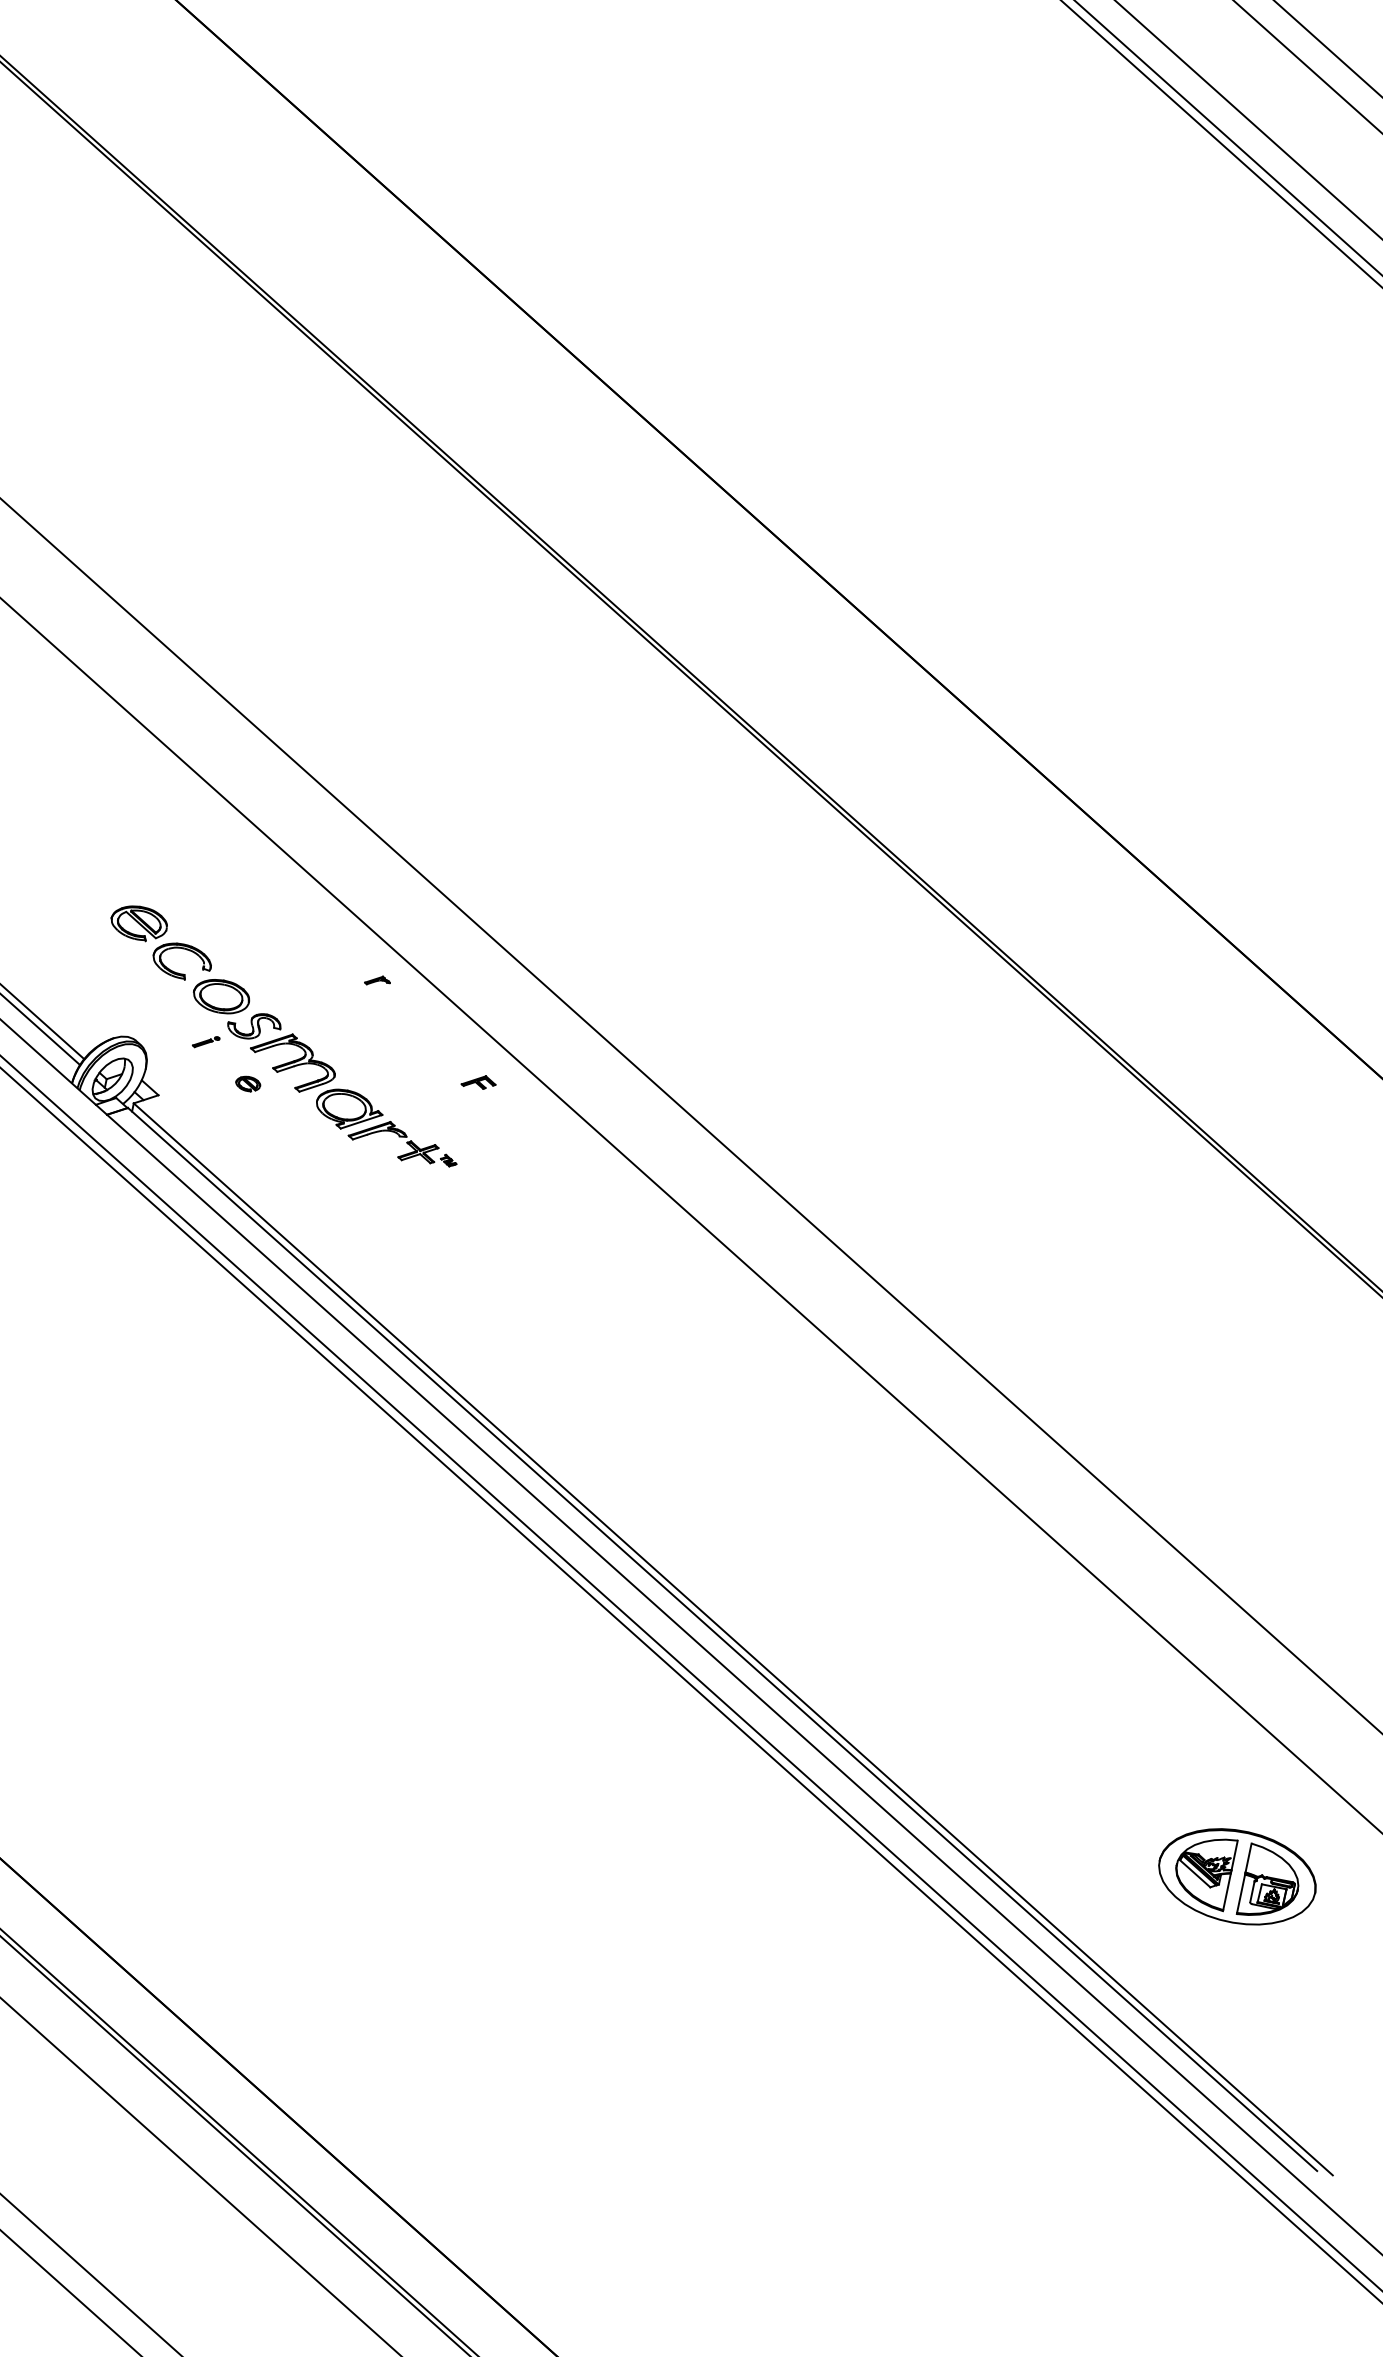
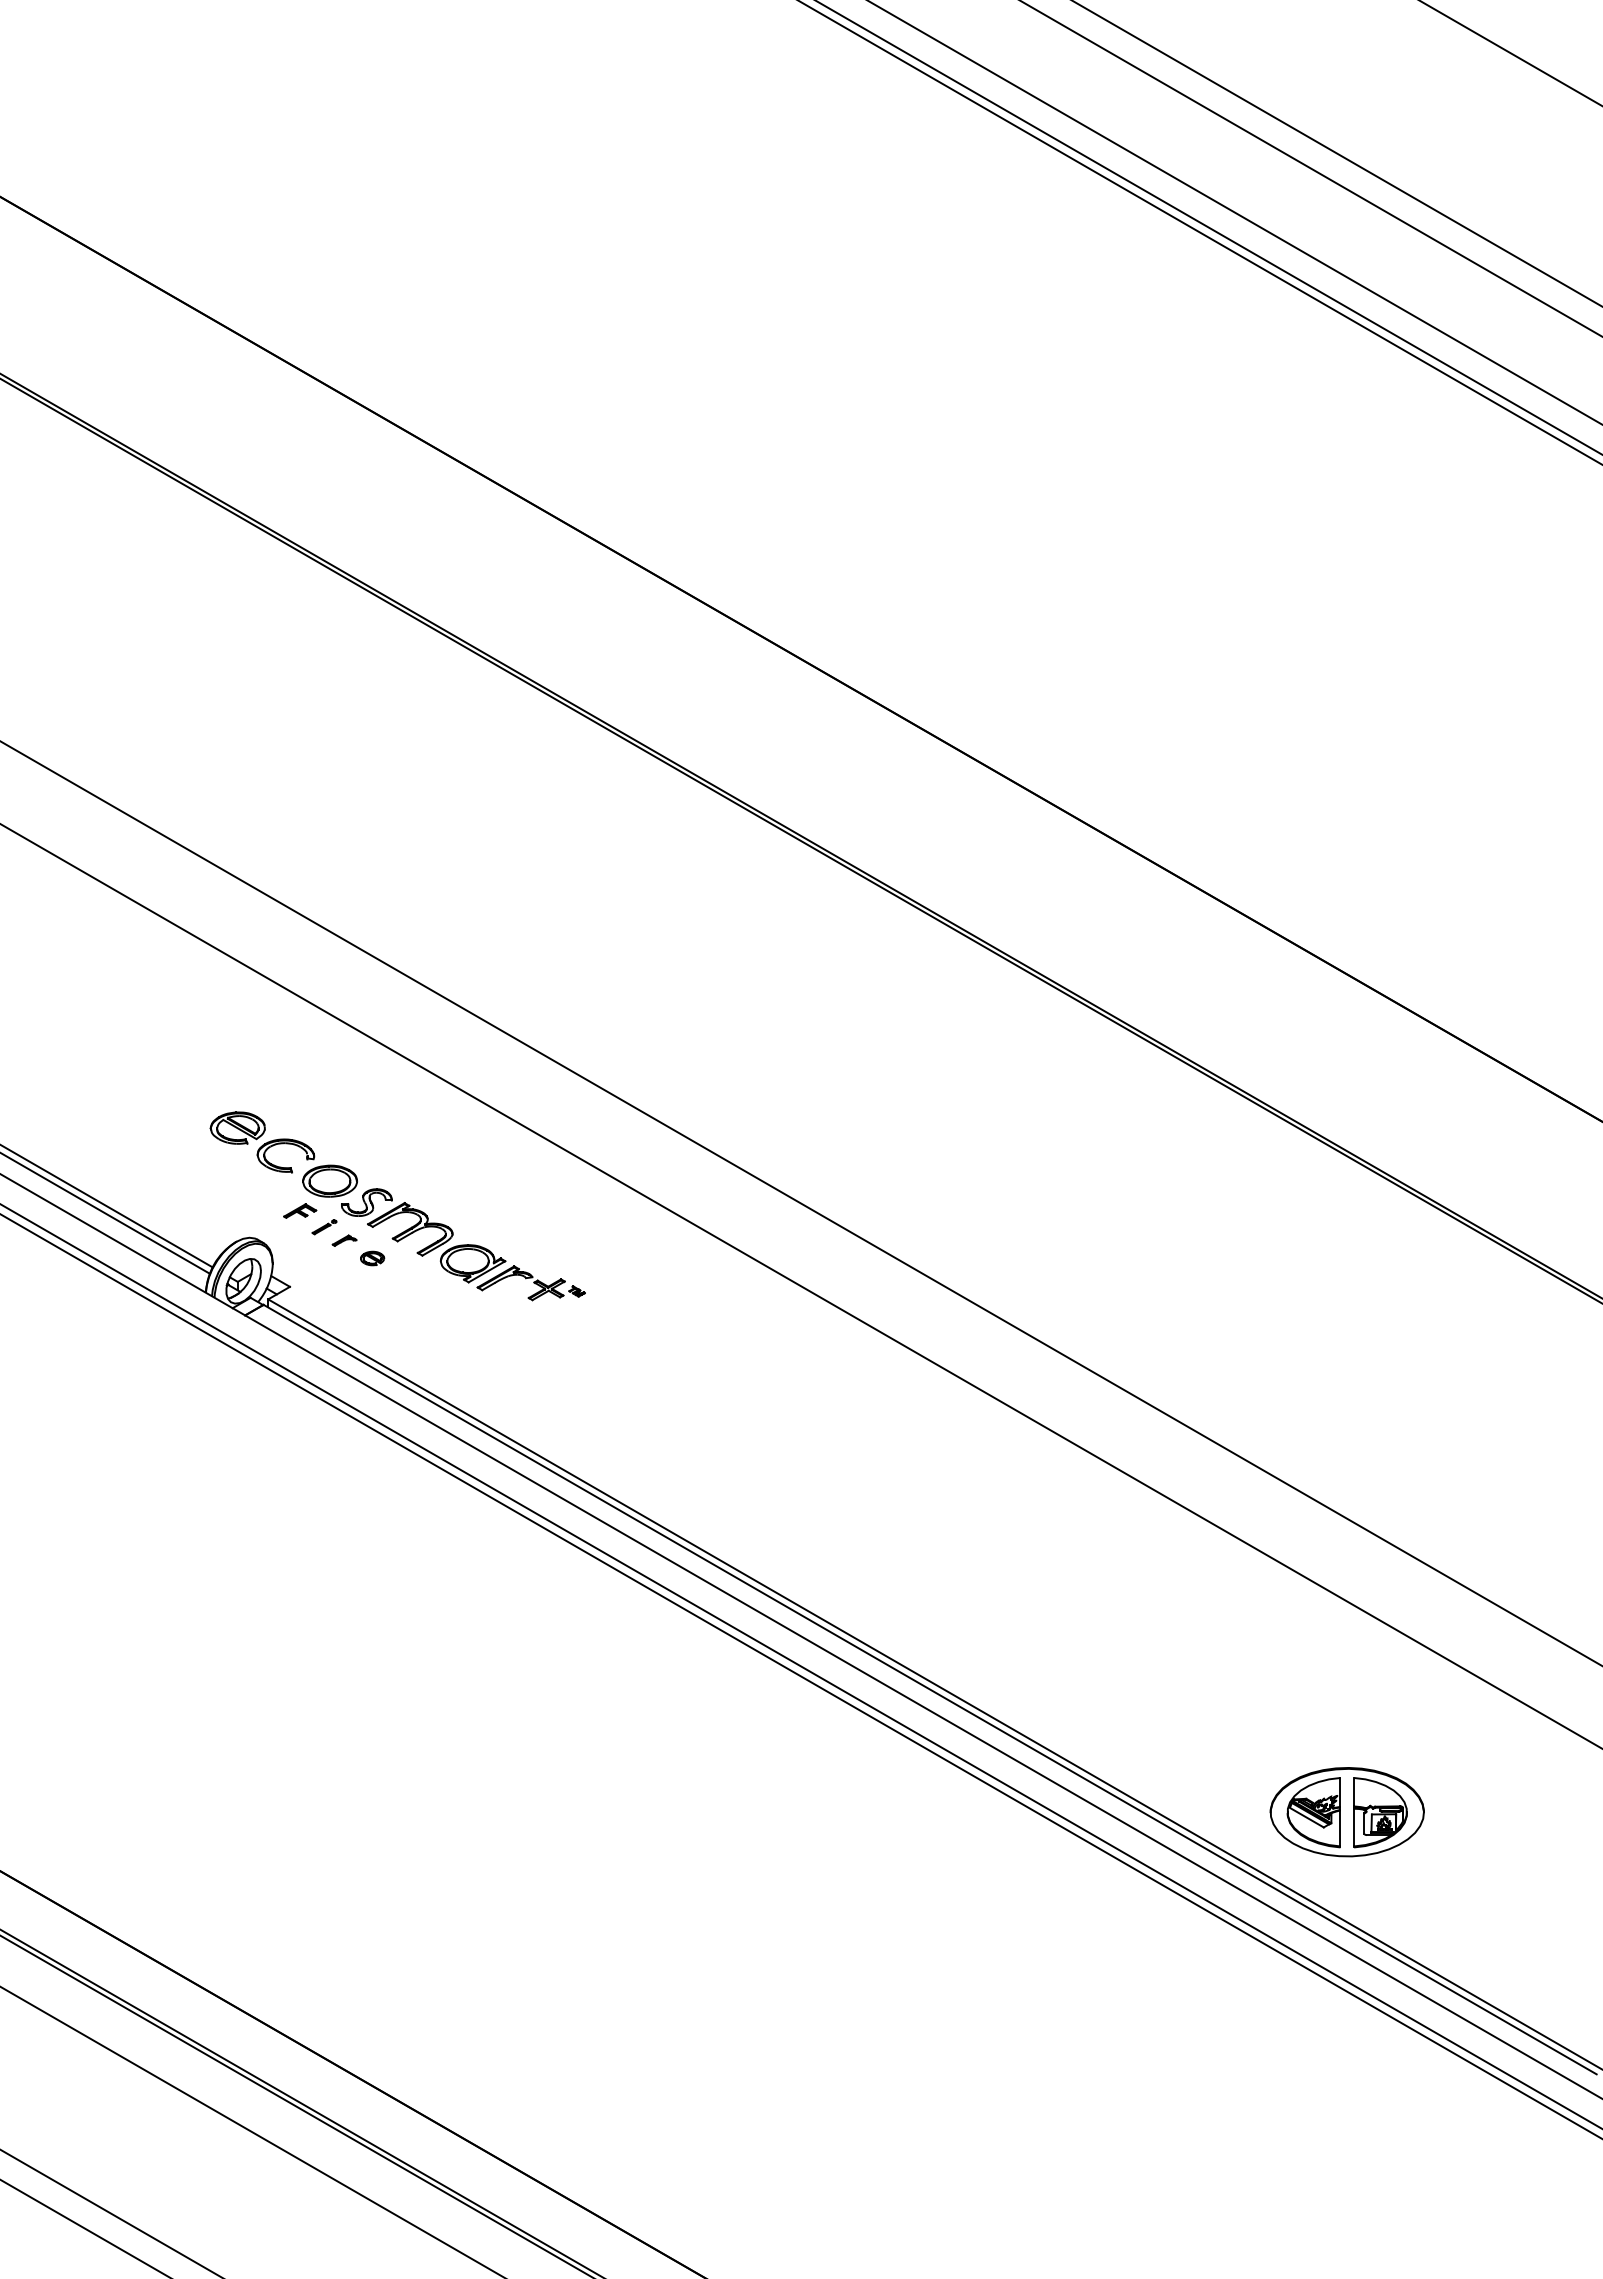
part: (377, 980) -> (344, 1240), moved
part: (479, 1081) -> (300, 1210), moved
part: (1236, 1876) -> (1346, 1812), moved

